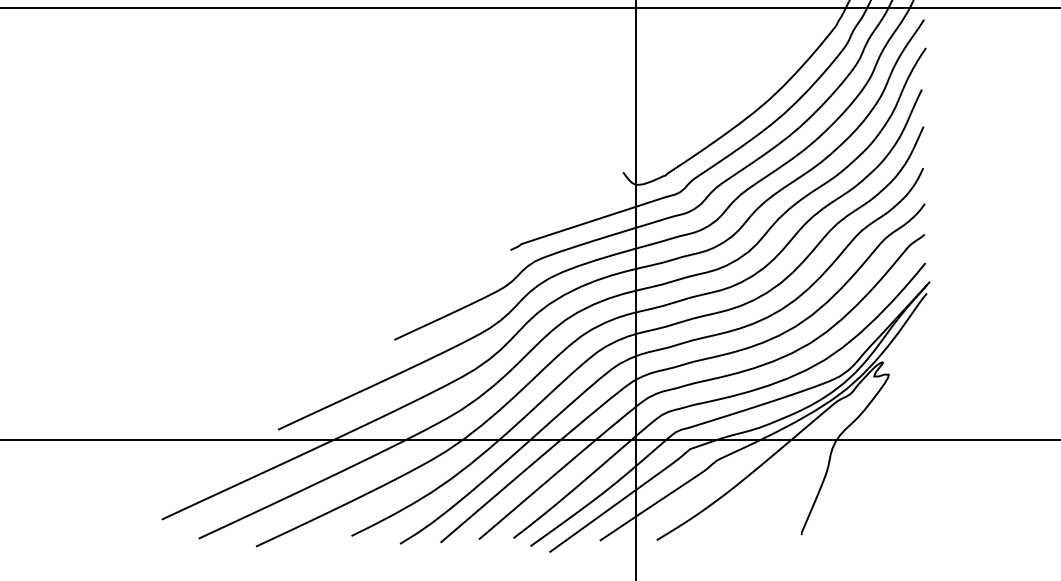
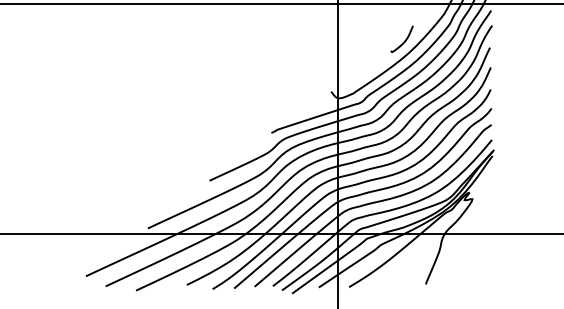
curve: (760, 76) -> (404, 40), added

